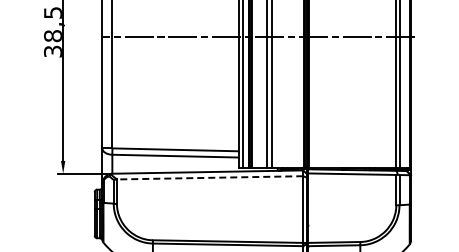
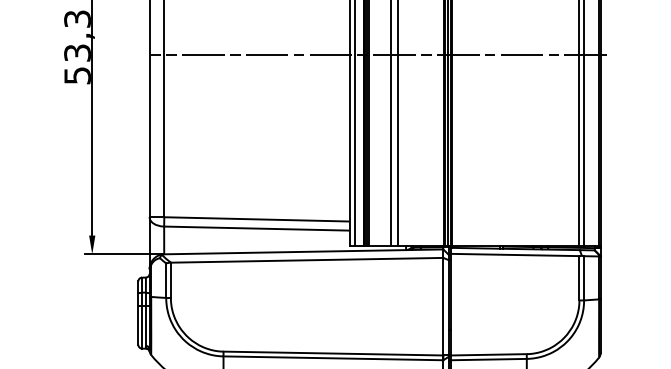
text: (52, 31) -> (76, 46), 38,5 -> 53,3
line: (209, 177) -> (306, 259), dashed -> solid

